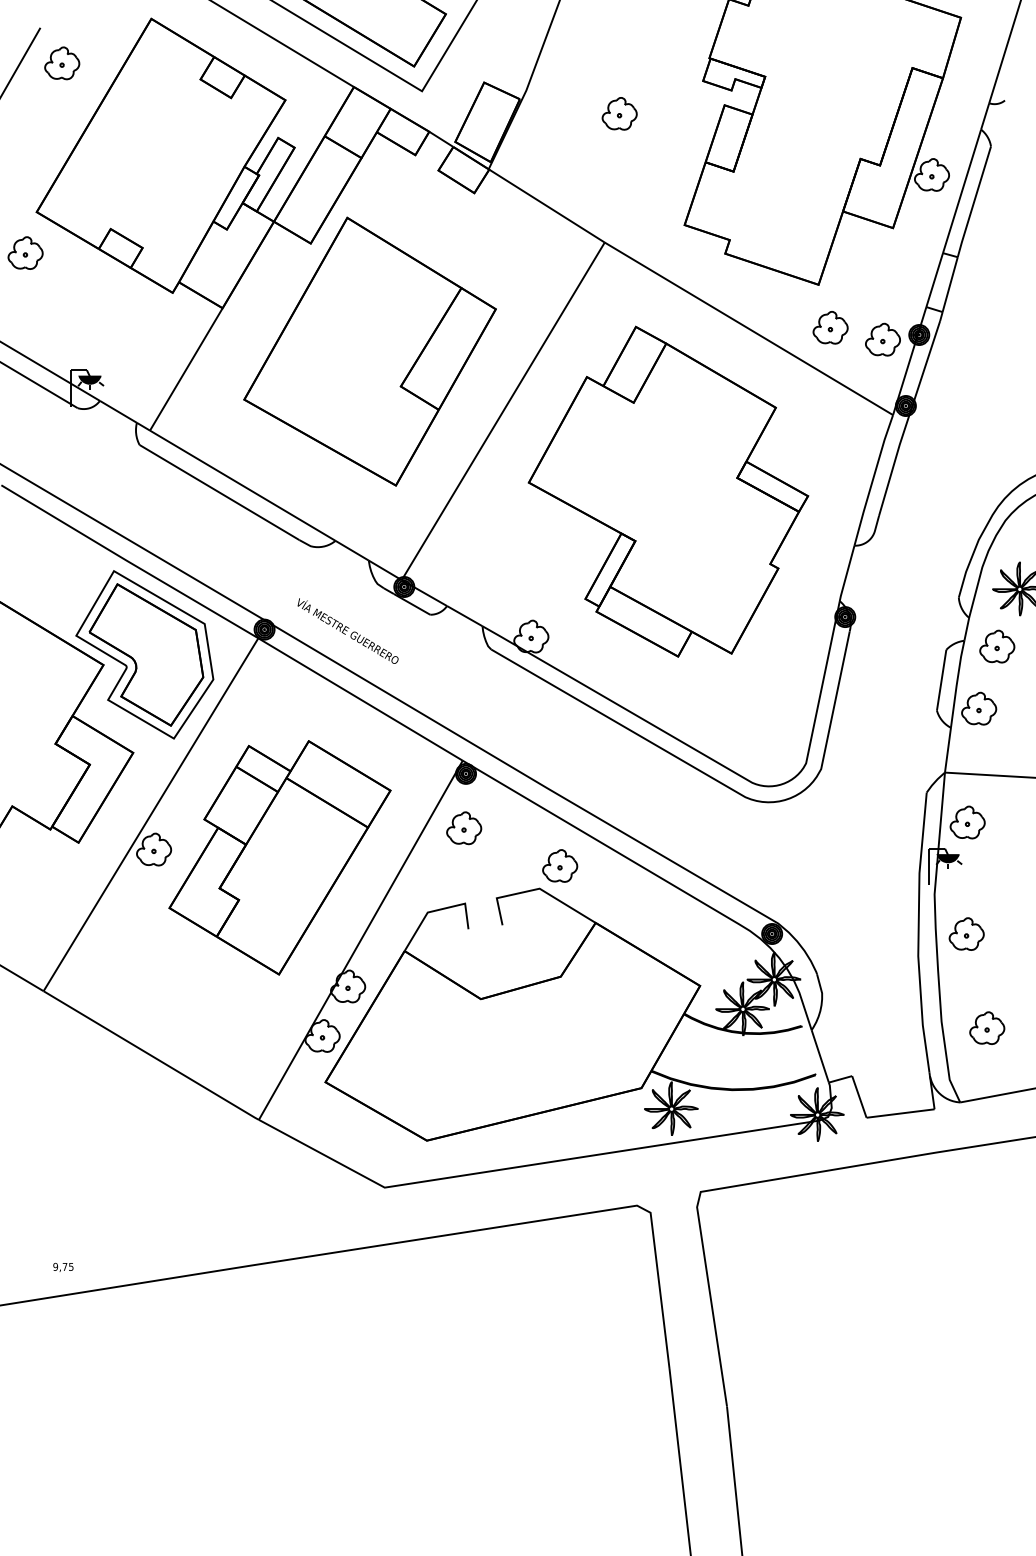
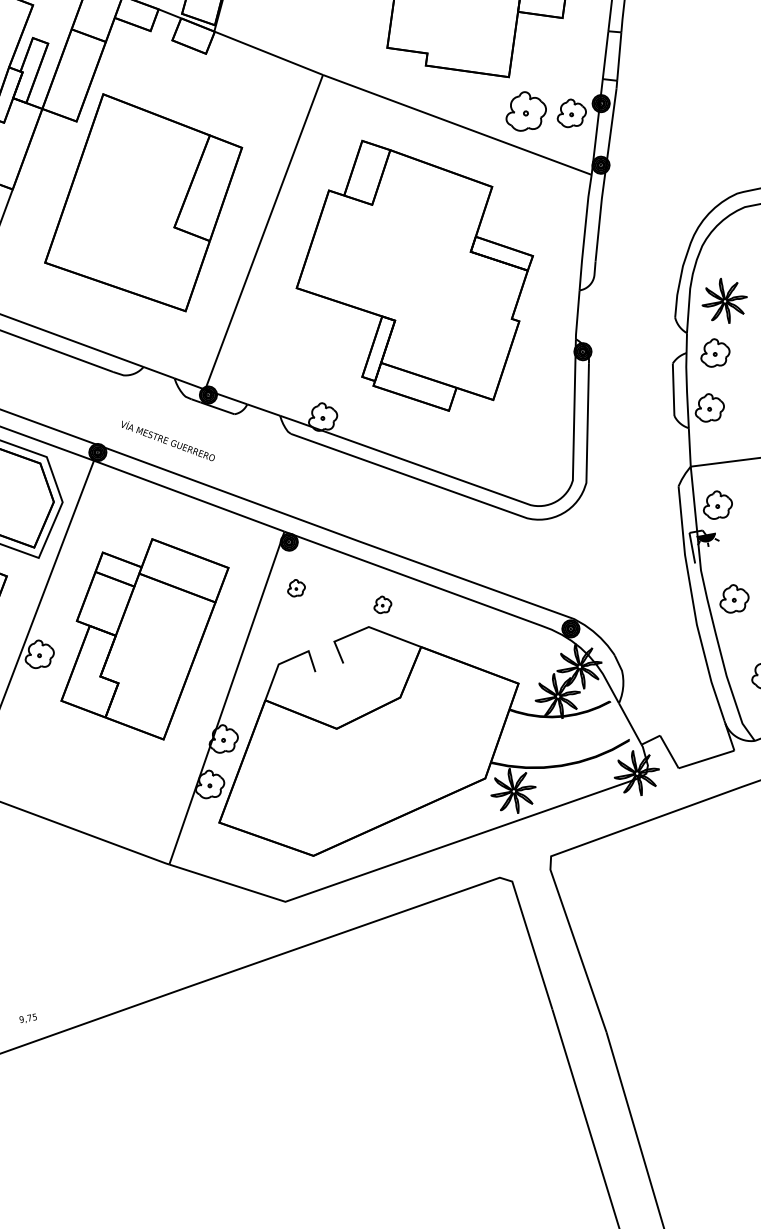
part: (830, 327) -> (525, 111), size x1.4
part: (464, 828) -> (296, 588), size x0.6
part: (560, 865) -> (382, 604), size x0.6

